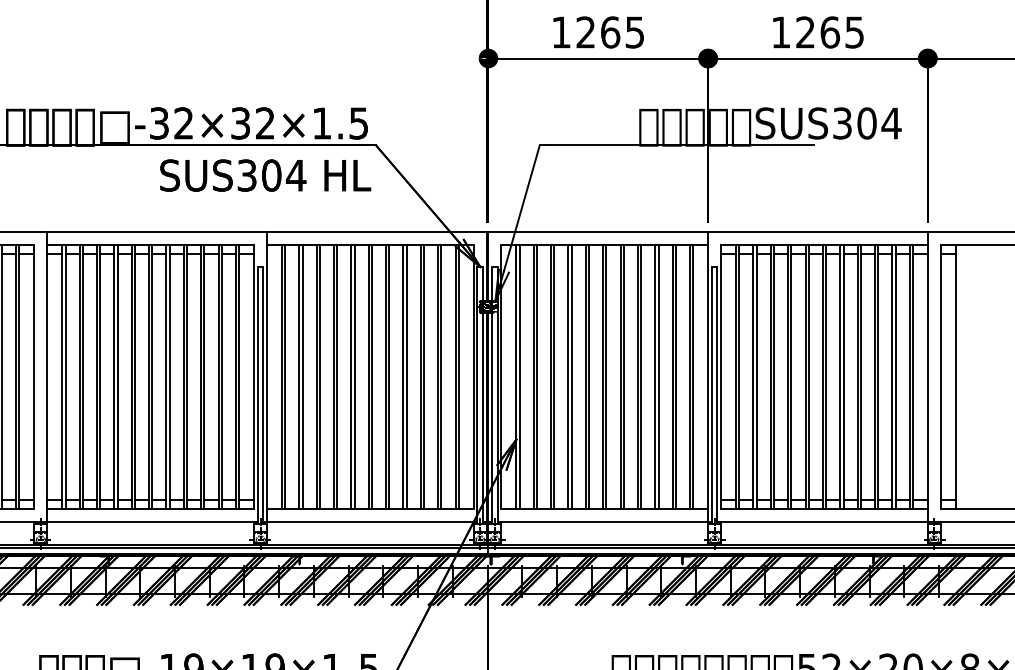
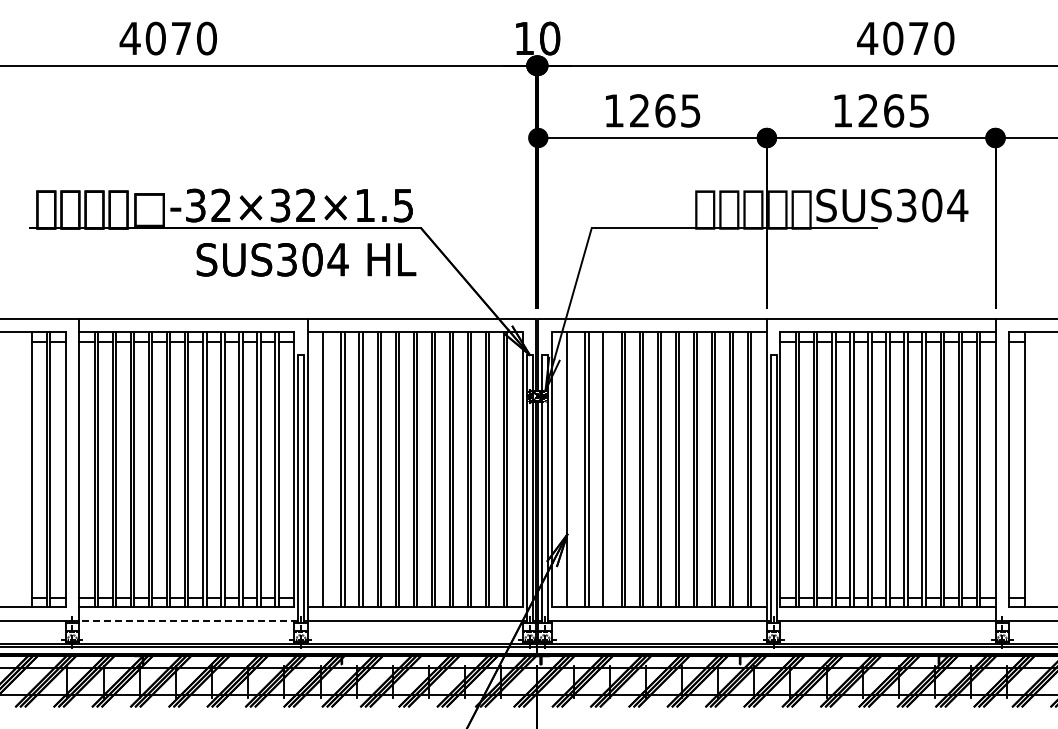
line: (284, 377) -> (326, 469), removed
line: (519, 377) -> (570, 469), removed
line: (554, 377) -> (606, 469), removed
line: (152, 522) -> (188, 620), solid -> dashed

